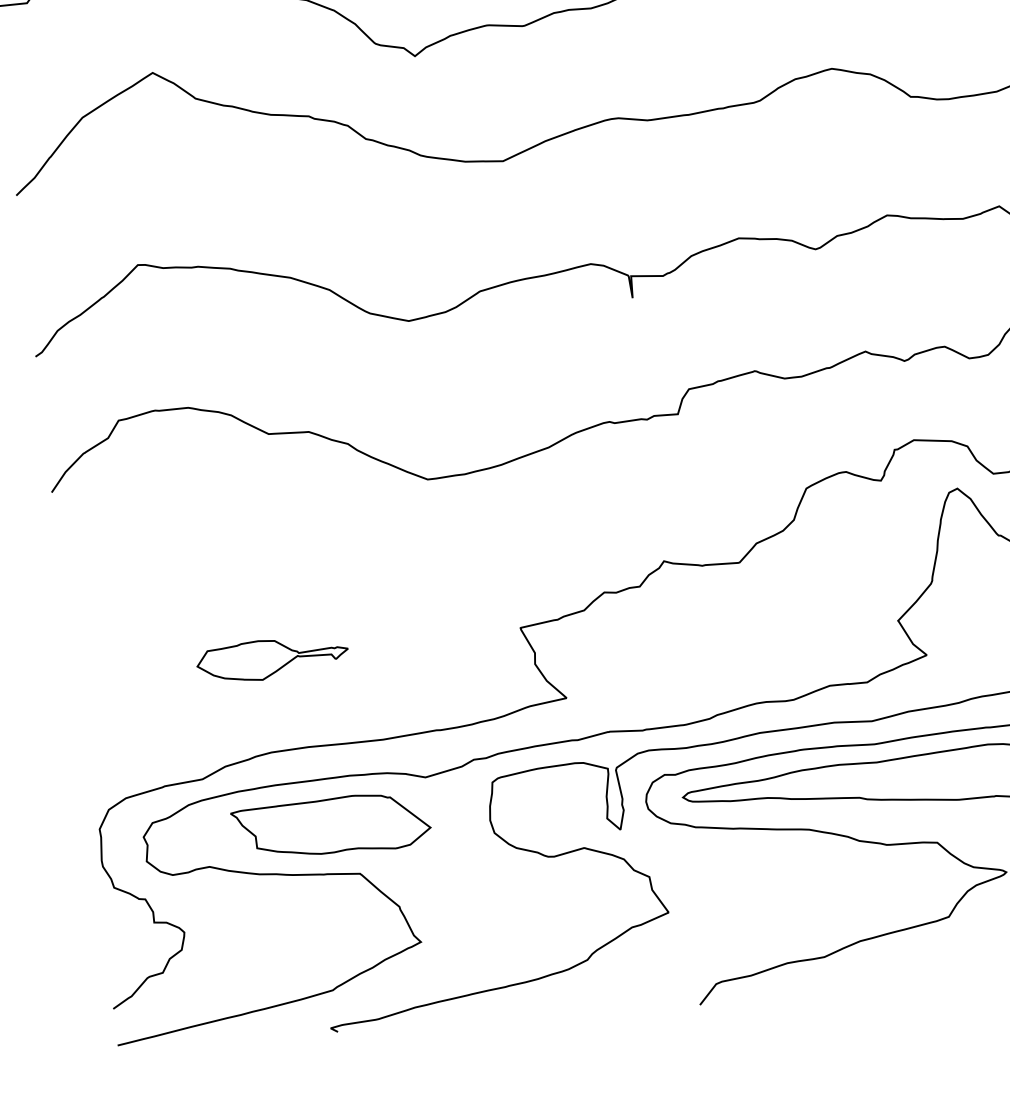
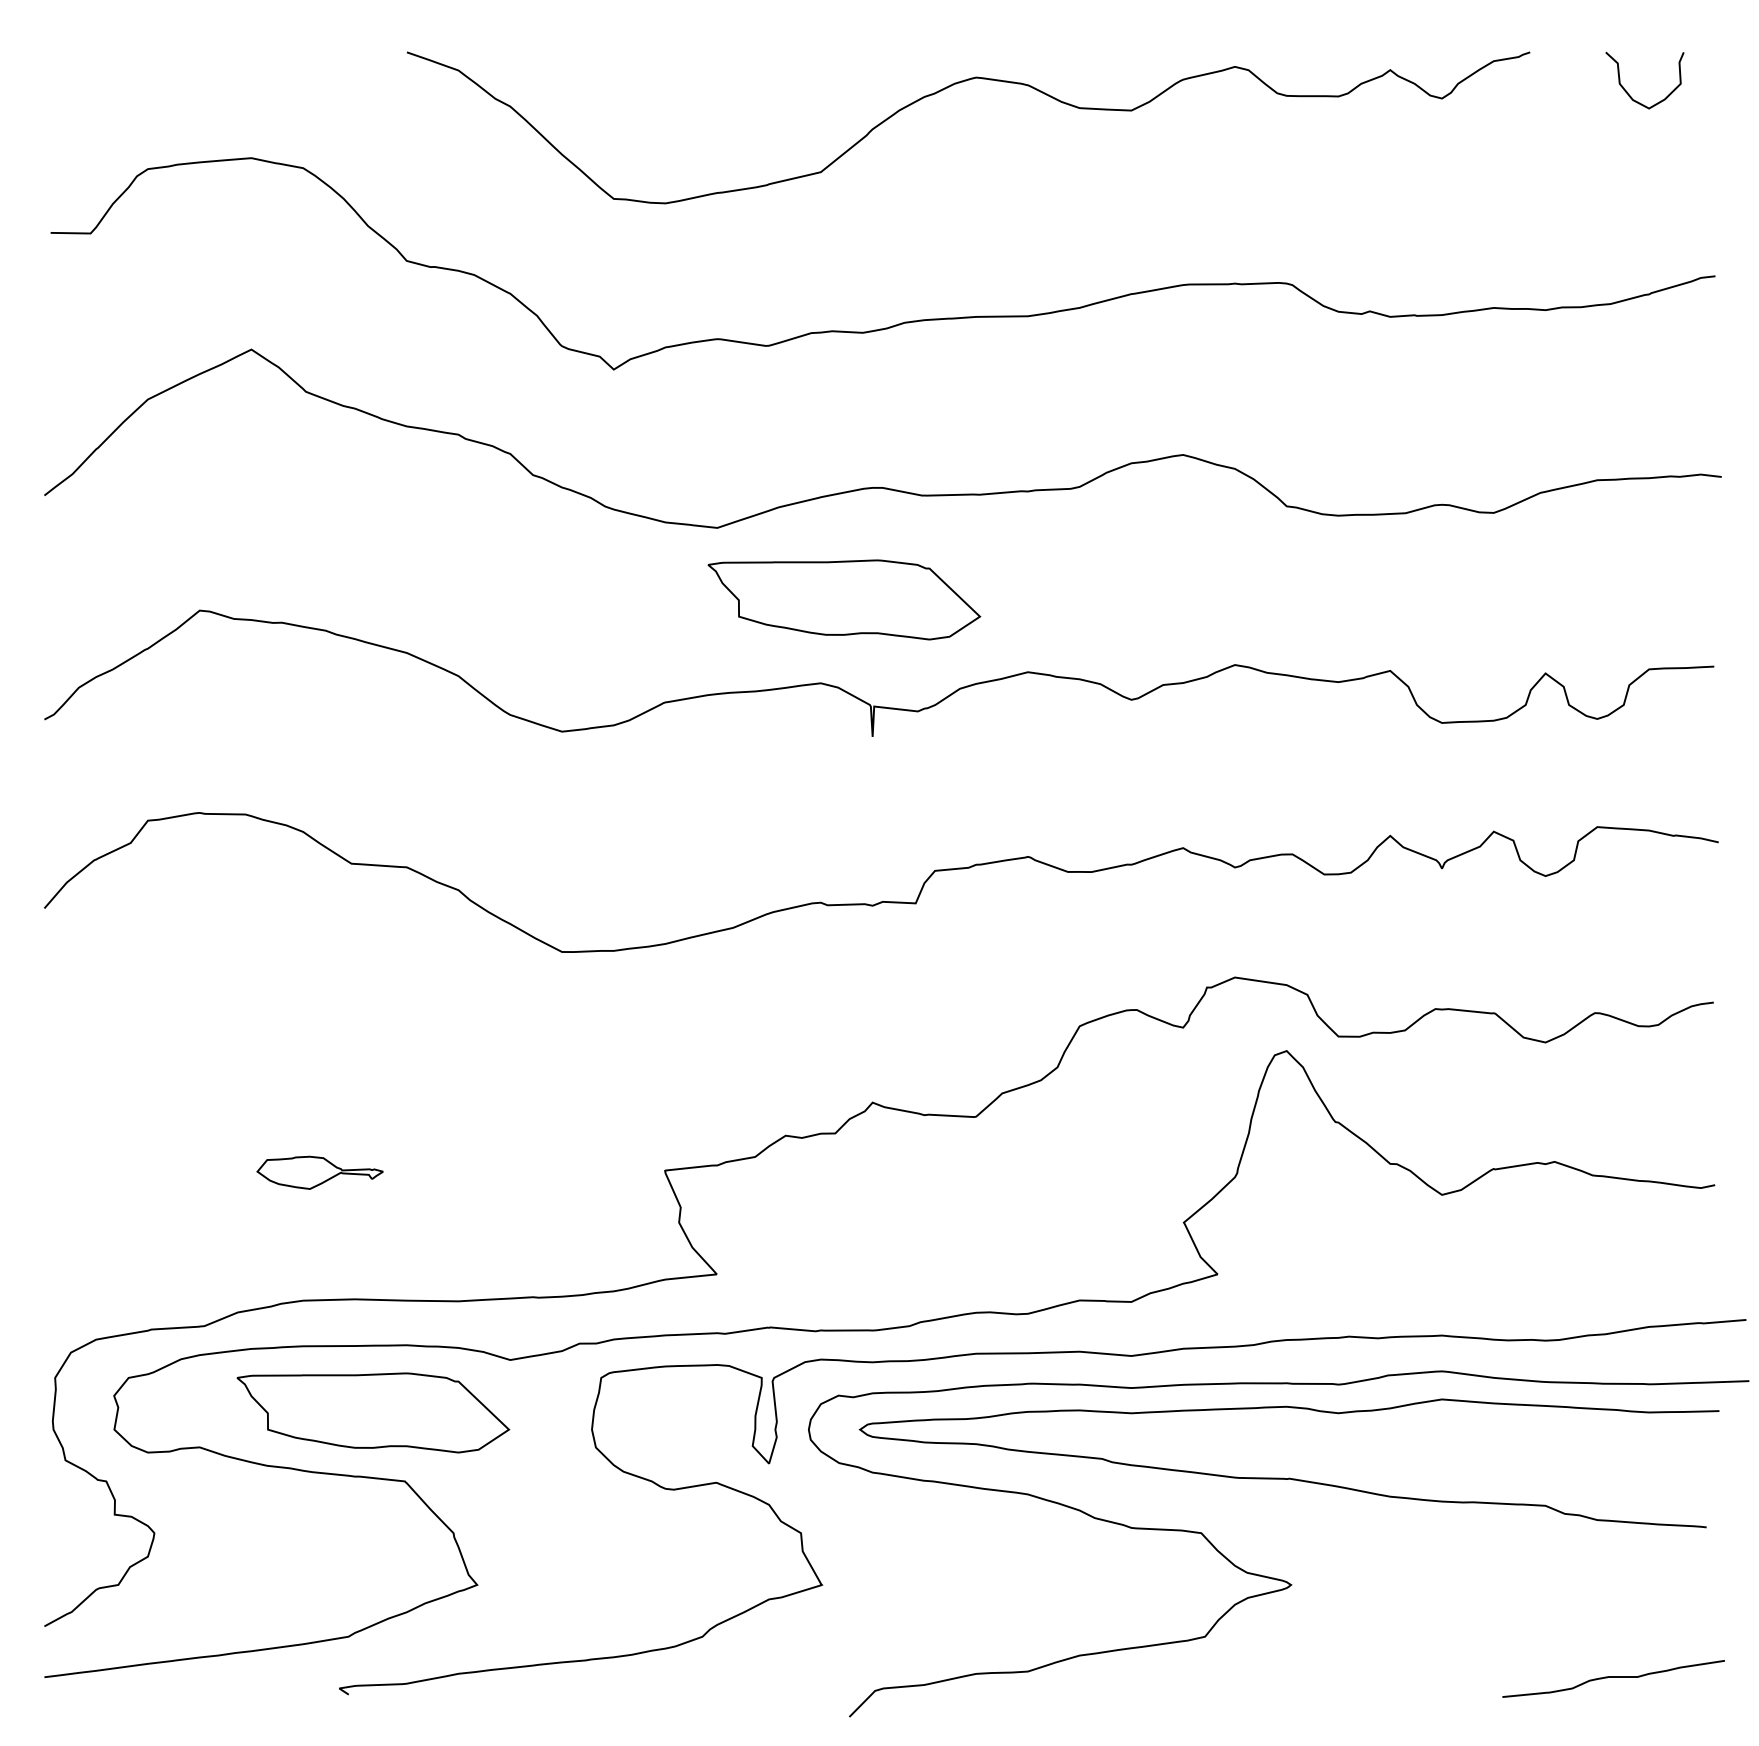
part: (600, 201) -> (844, 599), added
part: (272, 658) -> (319, 1172), size x0.6

